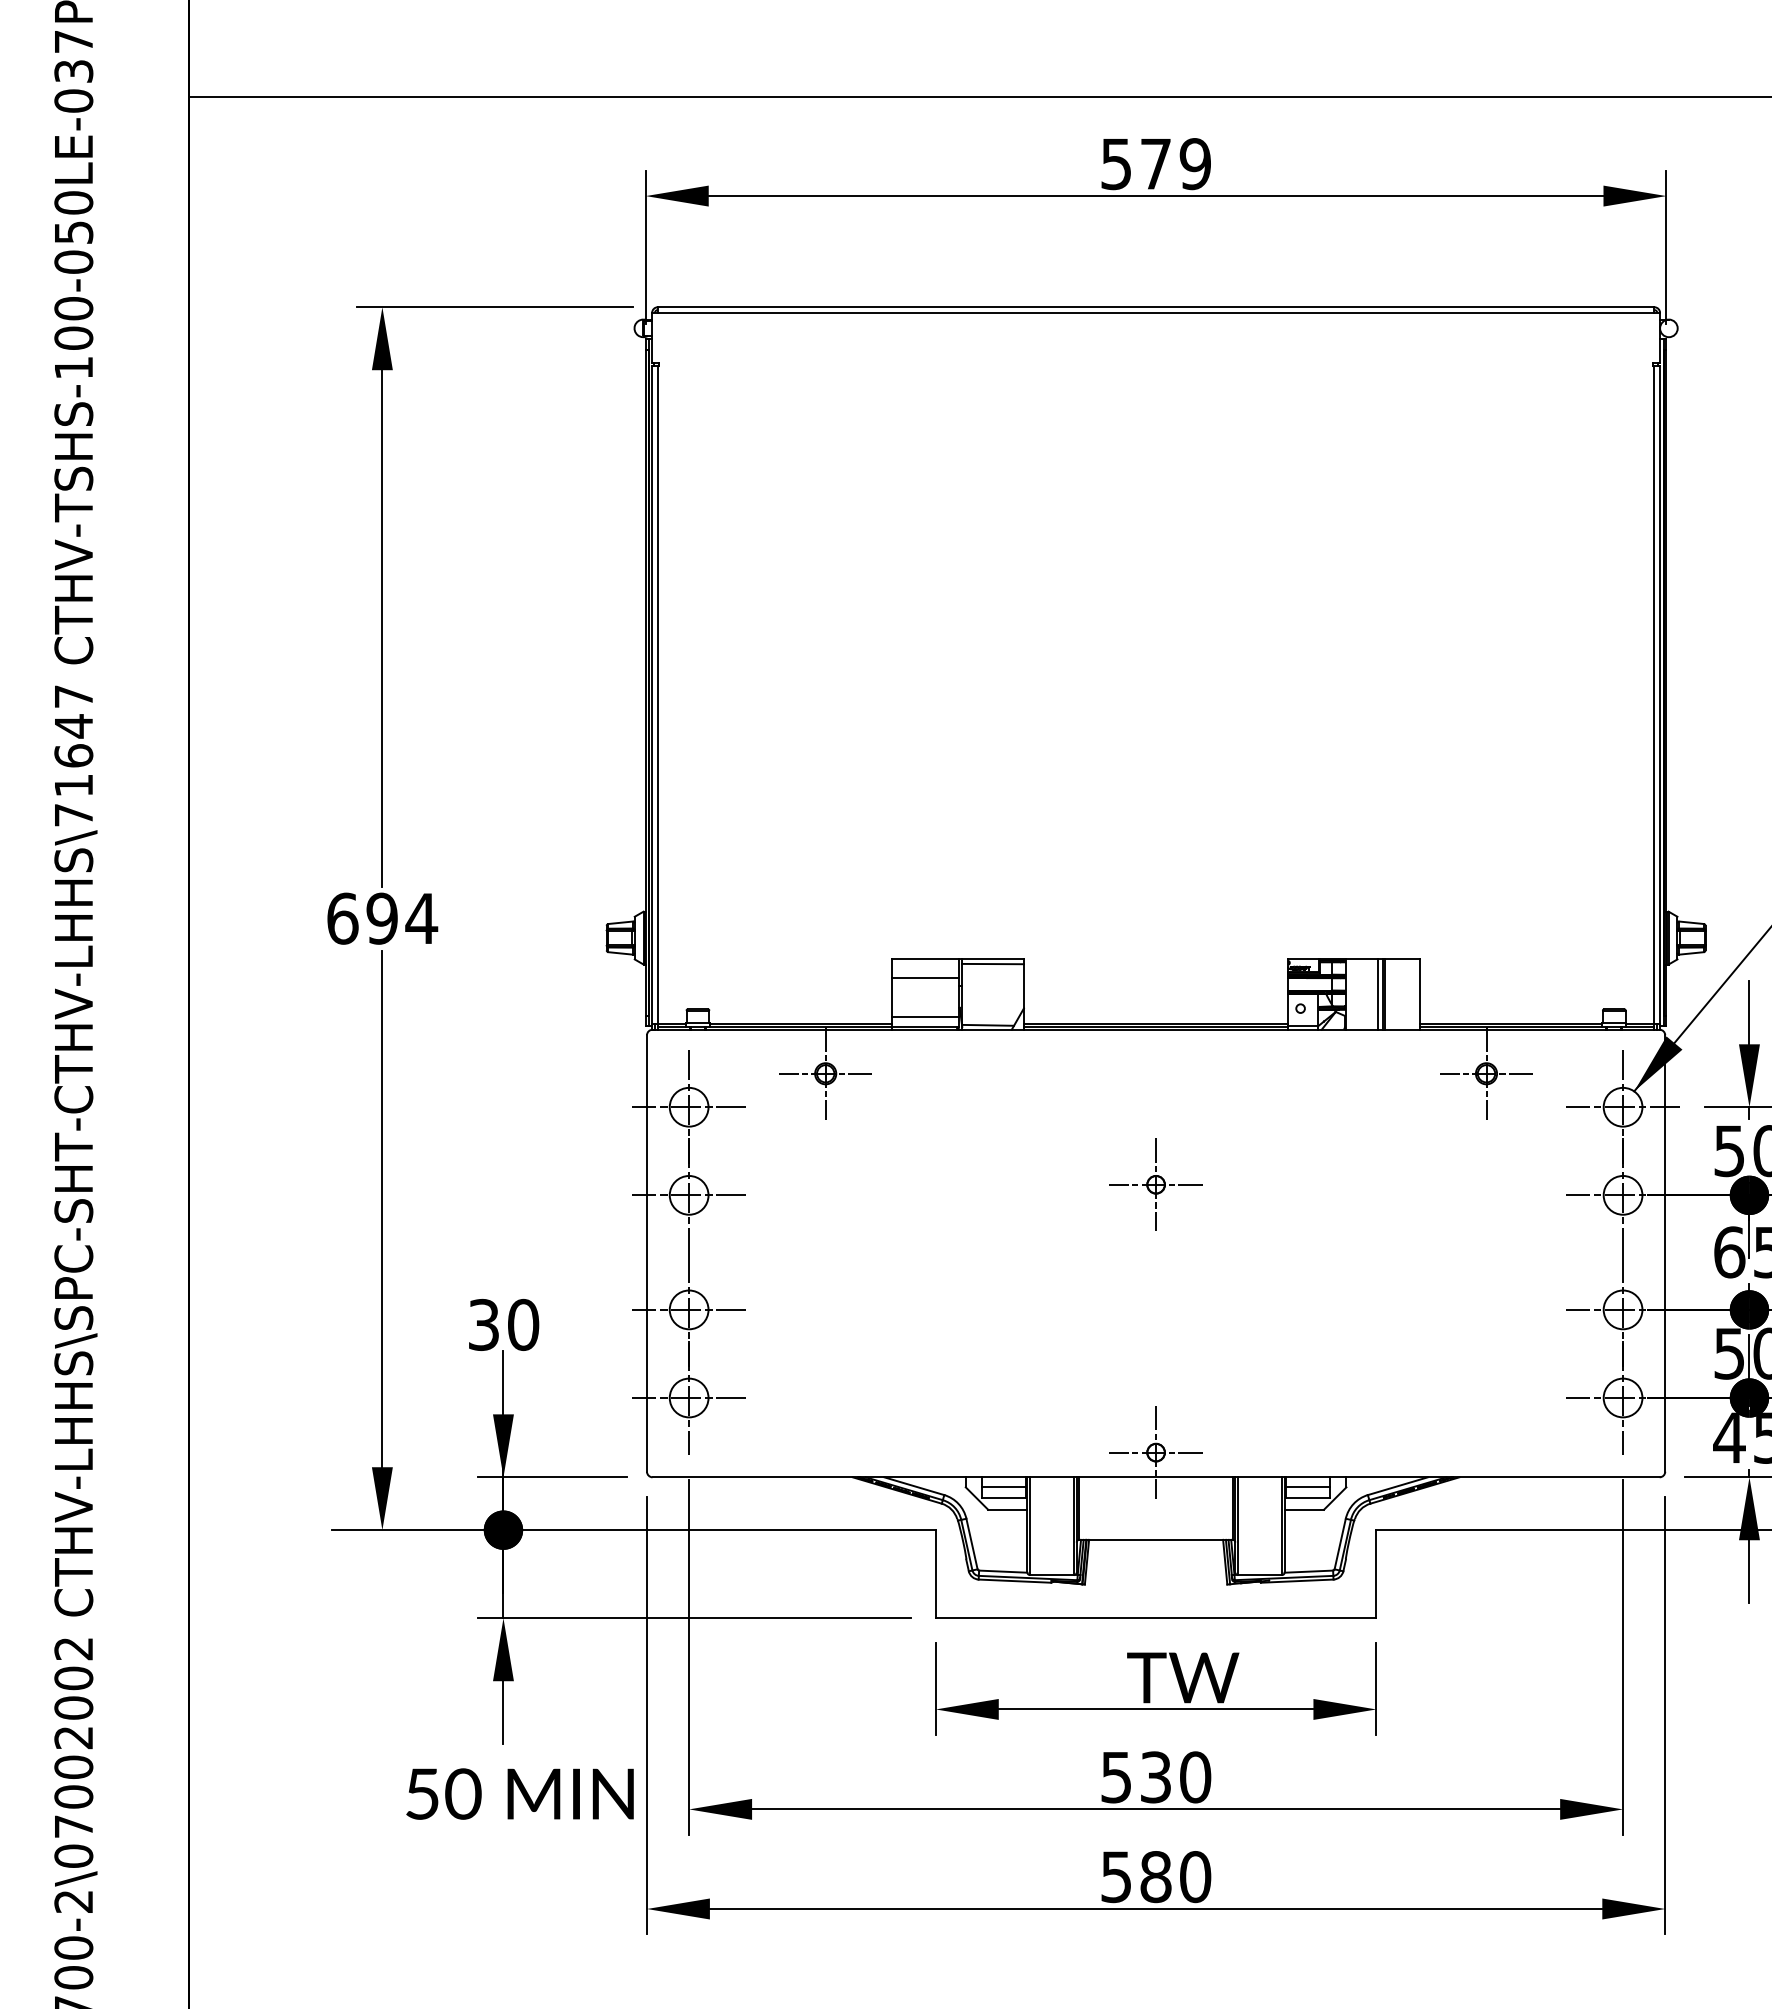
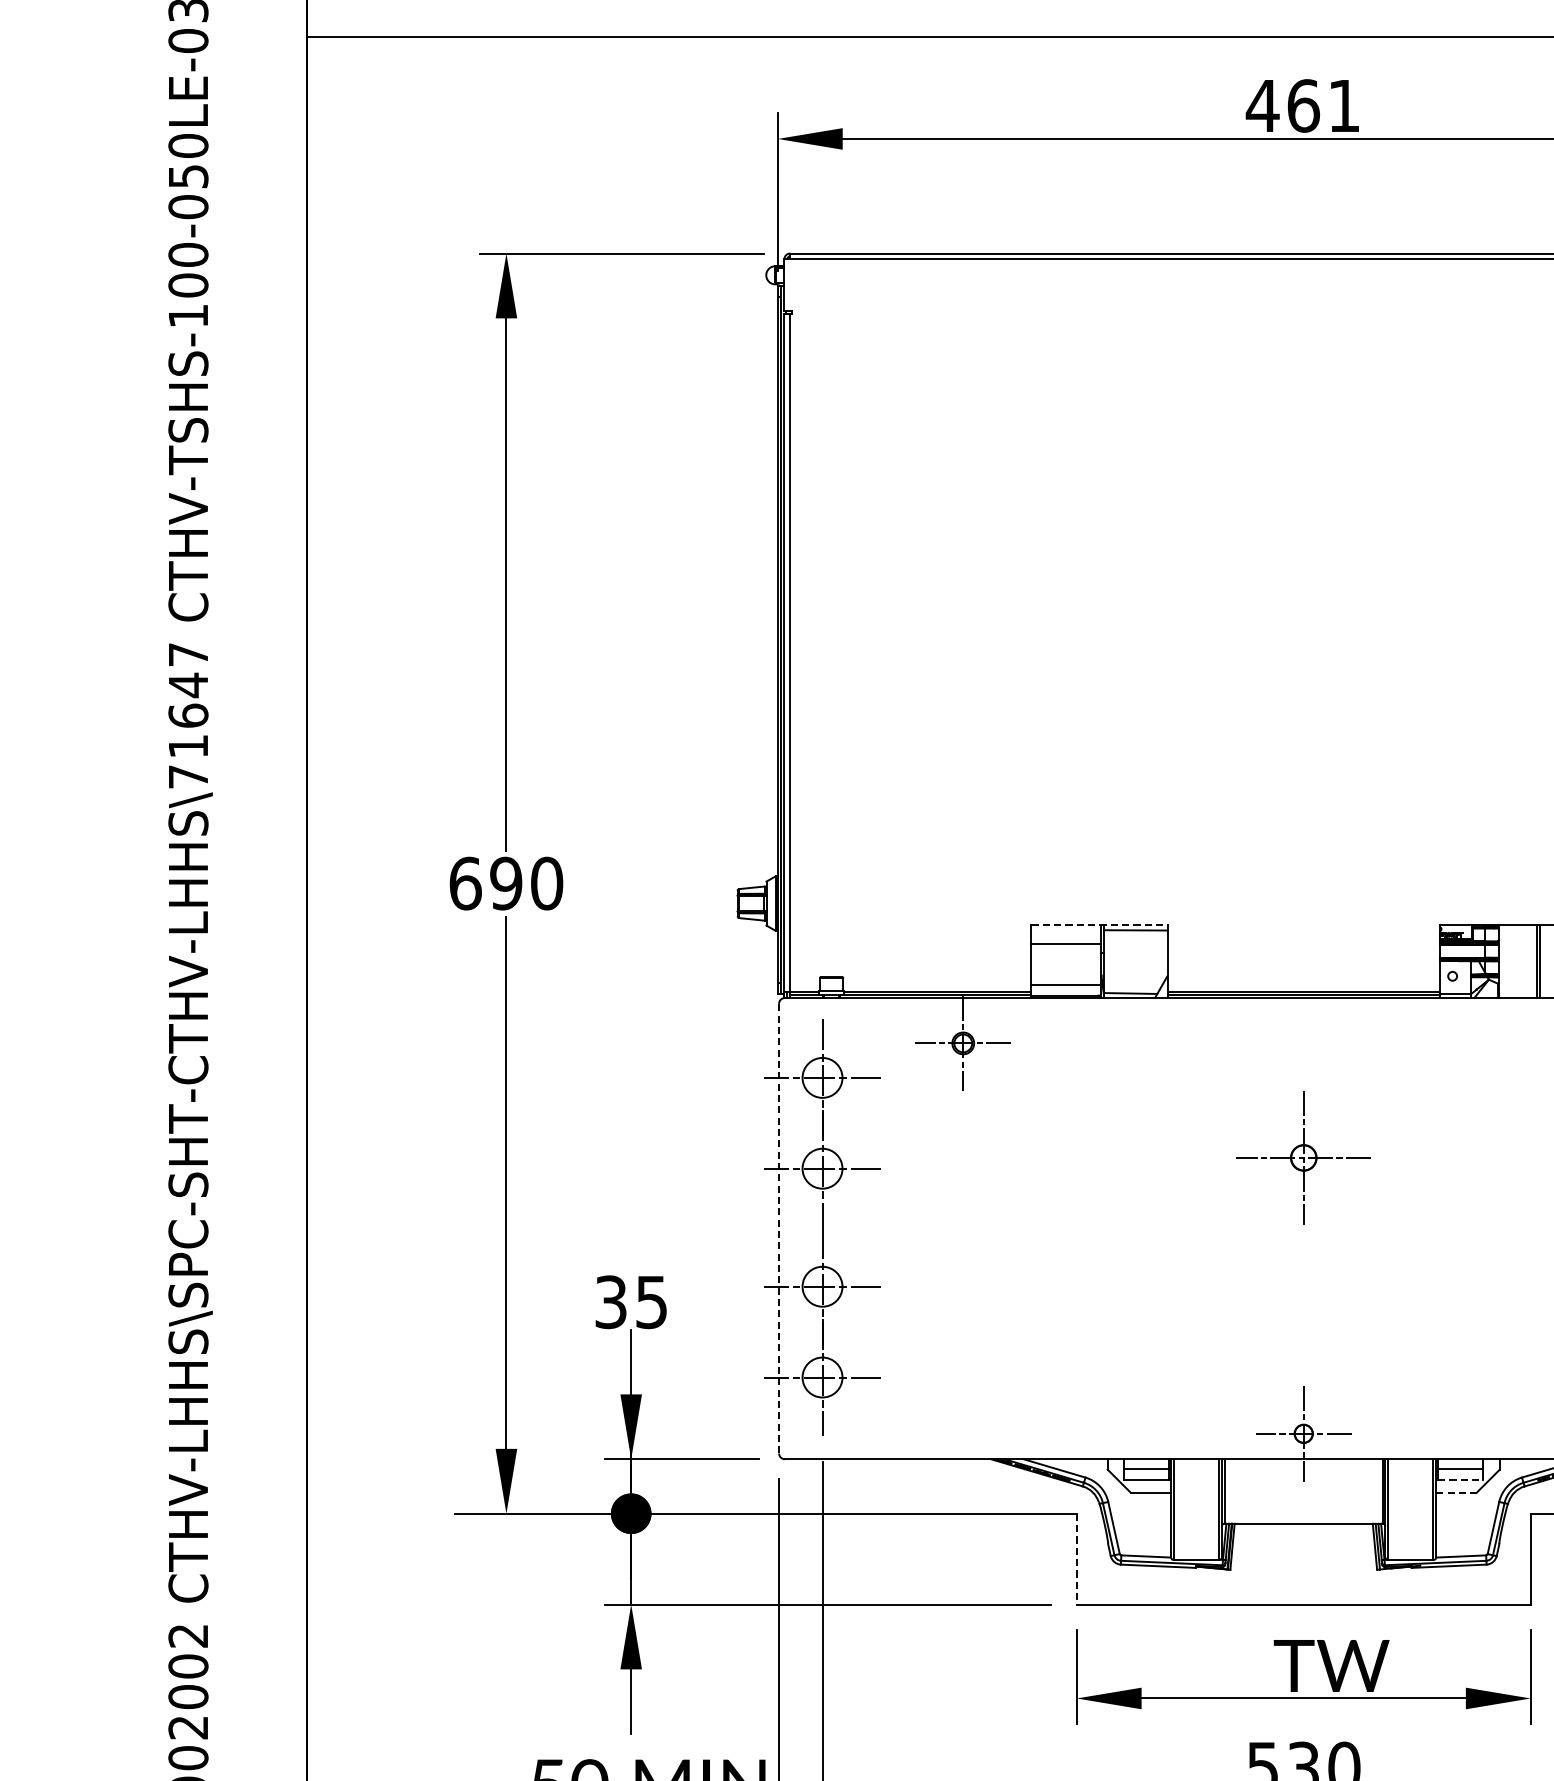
text: (1154, 164) -> (1302, 106), 579 -> 461
text: (421, 918) -> (546, 883), 694 -> 690
line: (958, 959) -> (1100, 925), solid -> dashed
line: (1378, 994) -> (1532, 961), removed
part: (1155, 1184) -> (1303, 1157), size x1.4
line: (646, 1253) -> (778, 1228), solid -> dashed
text: (523, 1324) -> (651, 1301), 30 -> 35
line: (1308, 1497) -> (1460, 1480), solid -> dashed
line: (1304, 1509) -> (1456, 1492), solid -> dashed
line: (935, 1574) -> (1076, 1559), solid -> dashed

